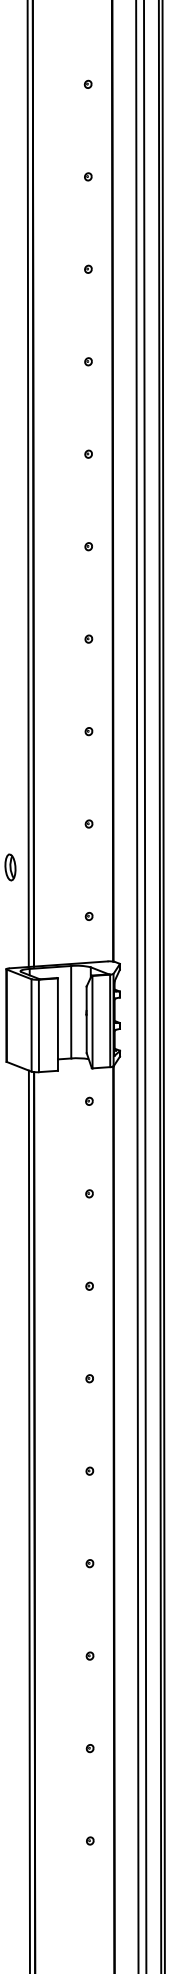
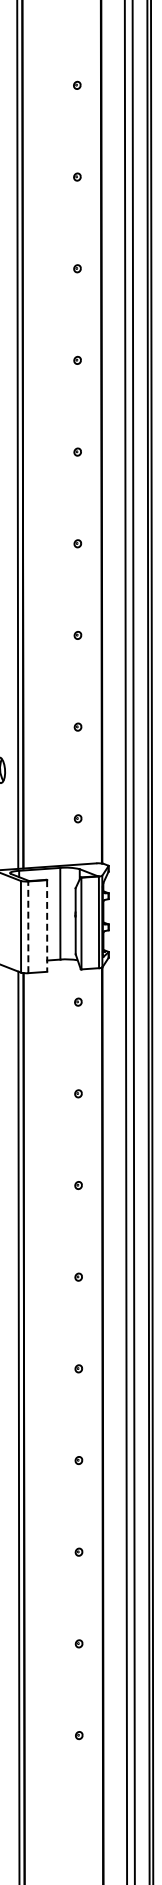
line: (38, 1025) -> (27, 926), solid -> dashed
line: (57, 1025) -> (46, 926), solid -> dashed

